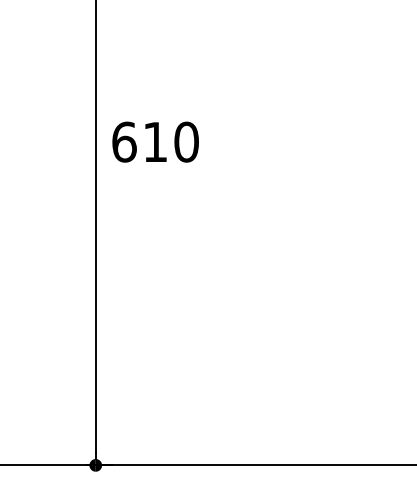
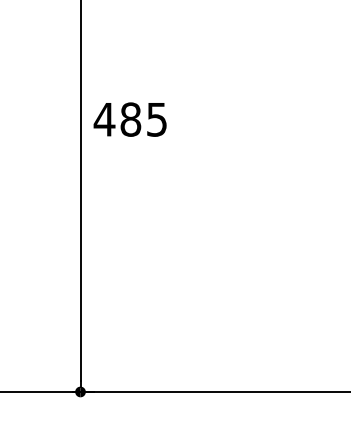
text: (155, 141) -> (130, 119), 610 -> 485

